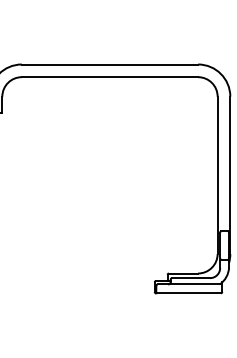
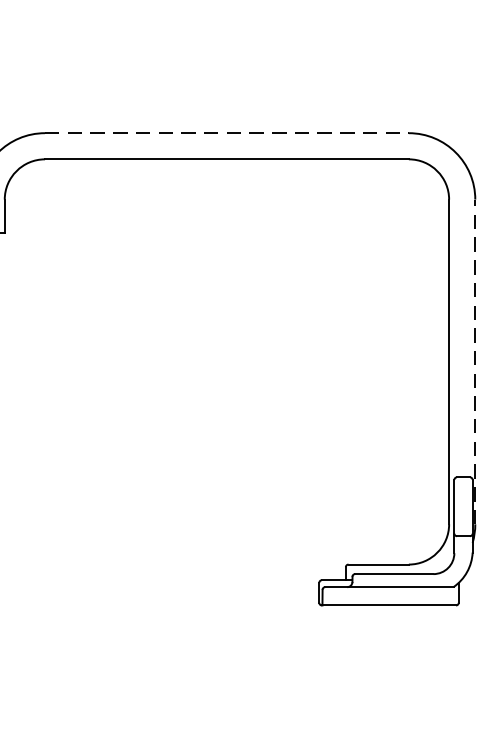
line: (110, 64) -> (227, 133), solid -> dashed
line: (230, 175) -> (475, 362), solid -> dashed

